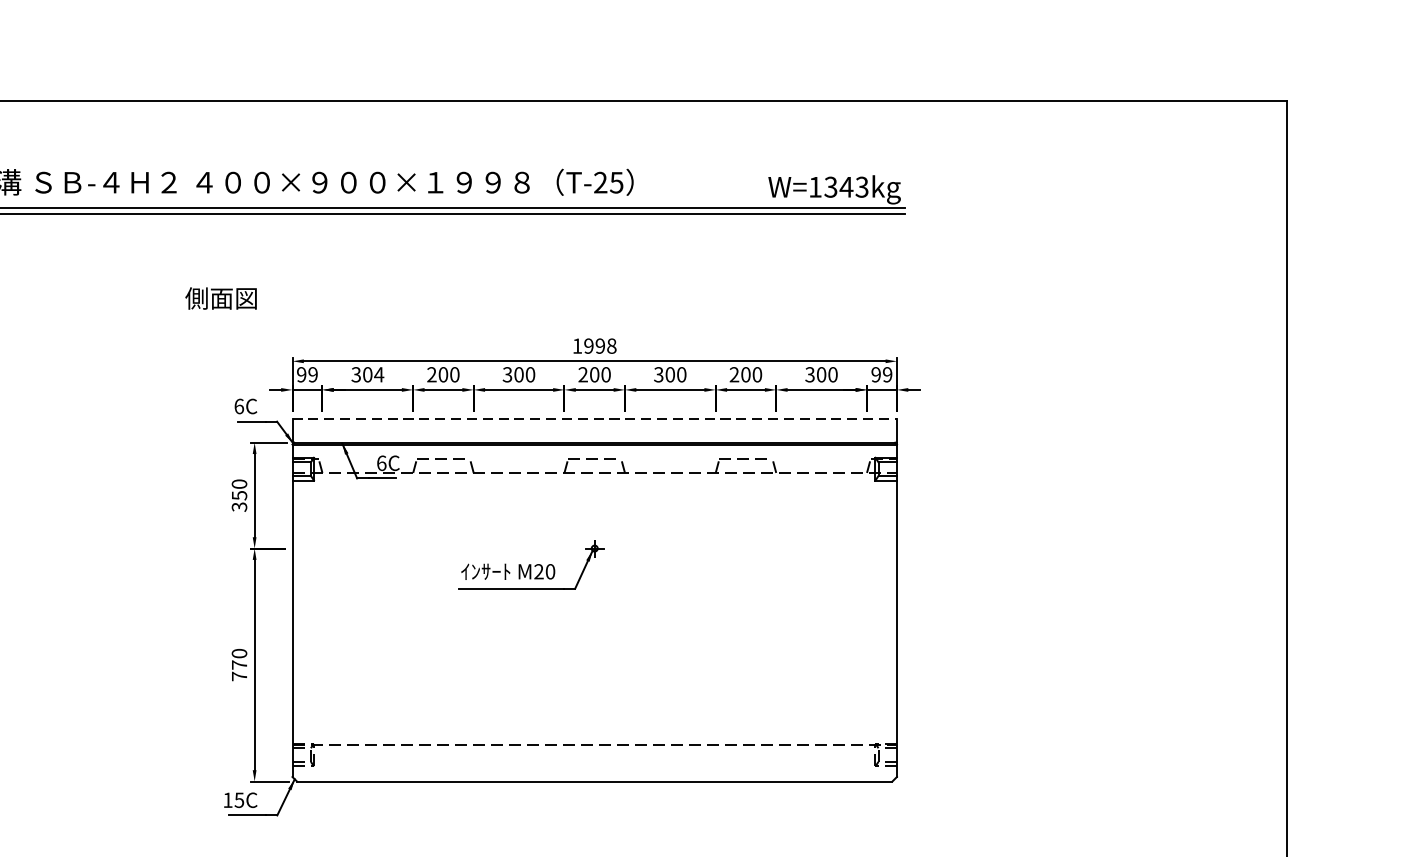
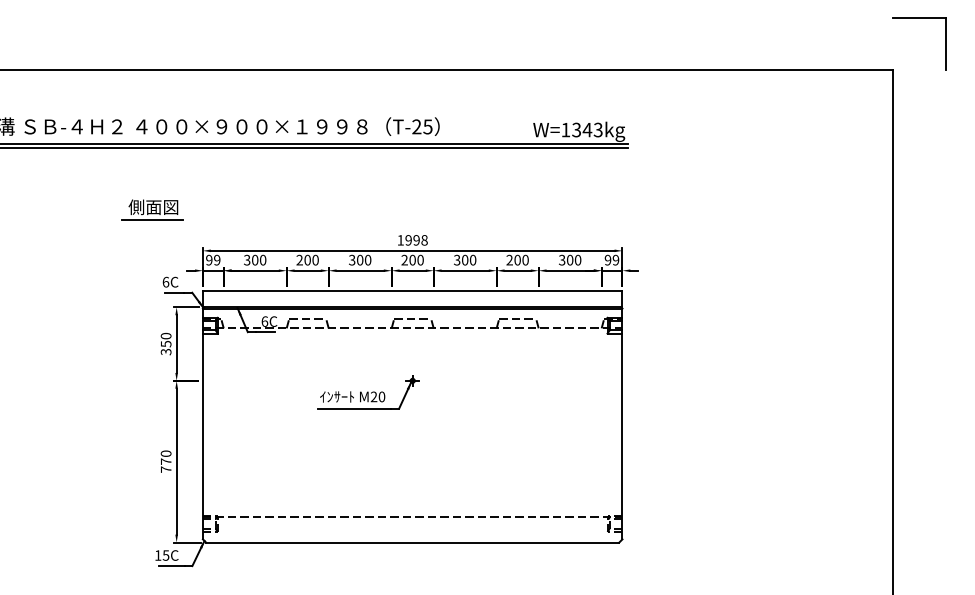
part: (1324, 26) -> (919, 18), added
line: (219, 316) -> (152, 219), added
text: (378, 373) -> (262, 259), 304 -> 300
line: (594, 418) -> (412, 290), dashed -> solid

